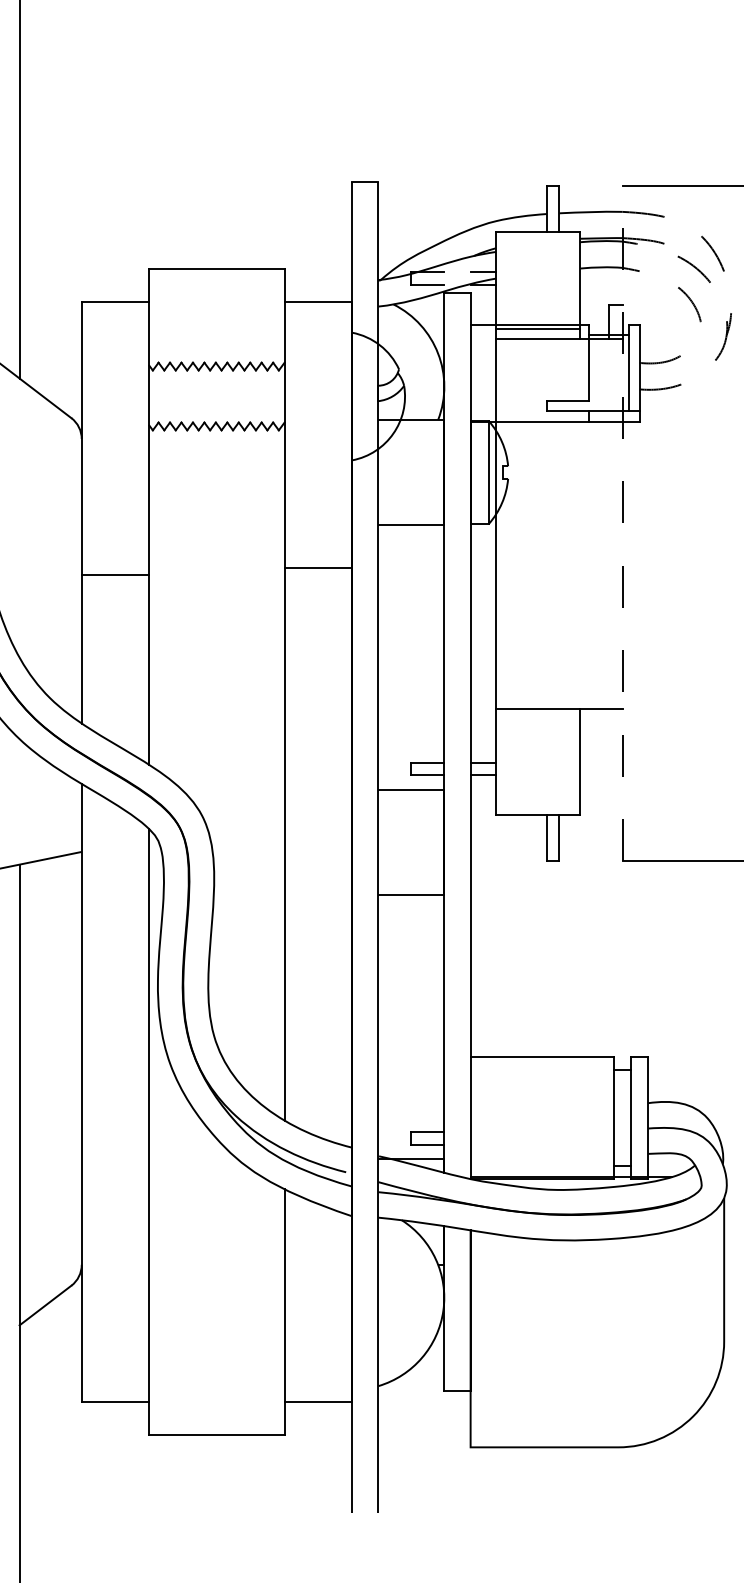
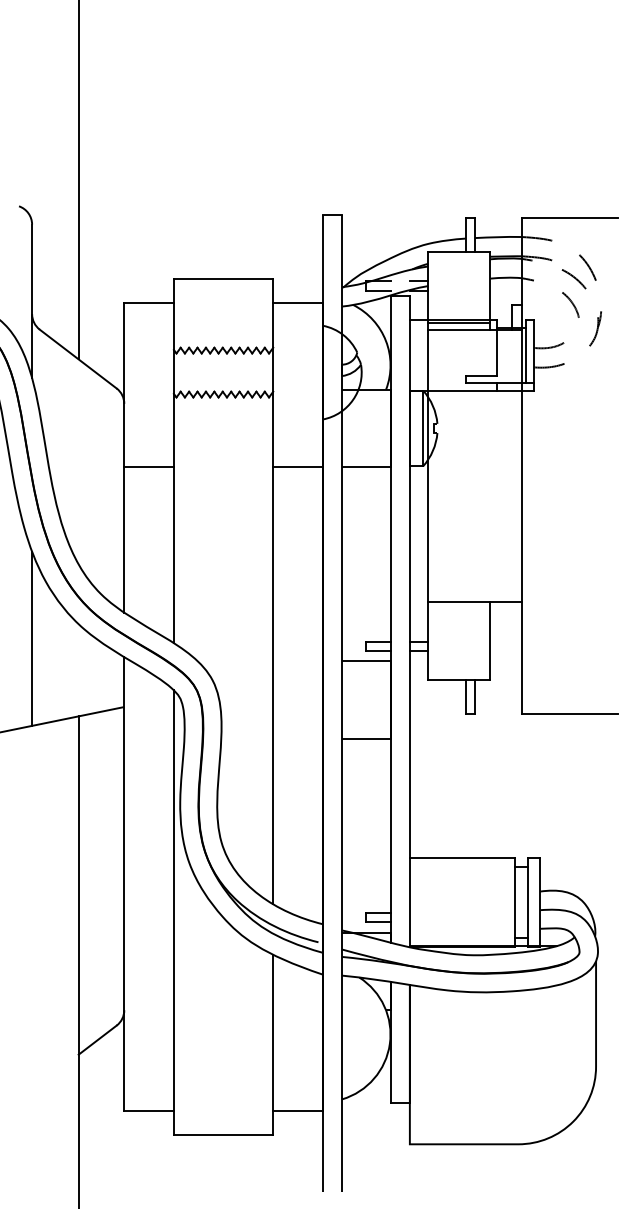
line: (622, 524) -> (521, 466), dashed -> solid
line: (317, 567) -> (297, 467), moved
line: (114, 574) -> (148, 467), moved

